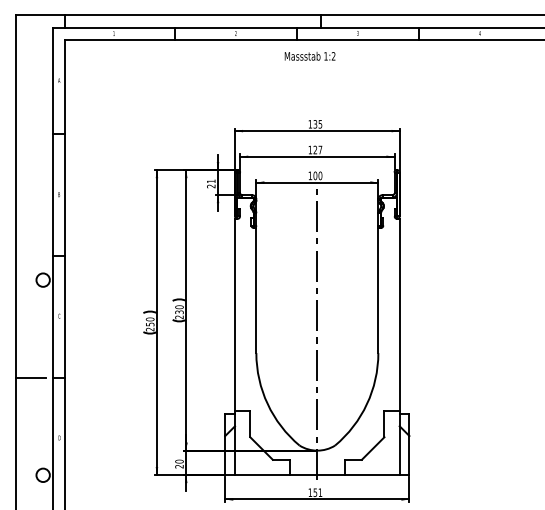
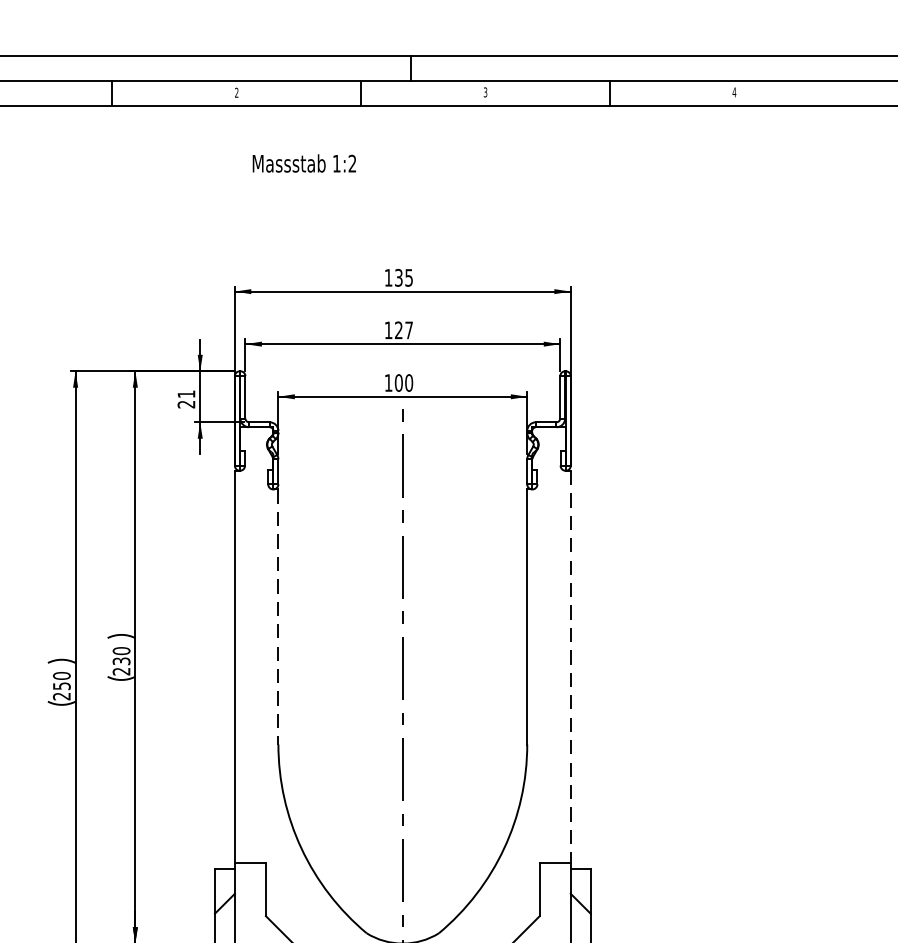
text: (309, 56) -> (303, 163), moved
line: (256, 290) -> (278, 616), solid -> dashed
line: (399, 315) -> (570, 667), solid -> dashed

